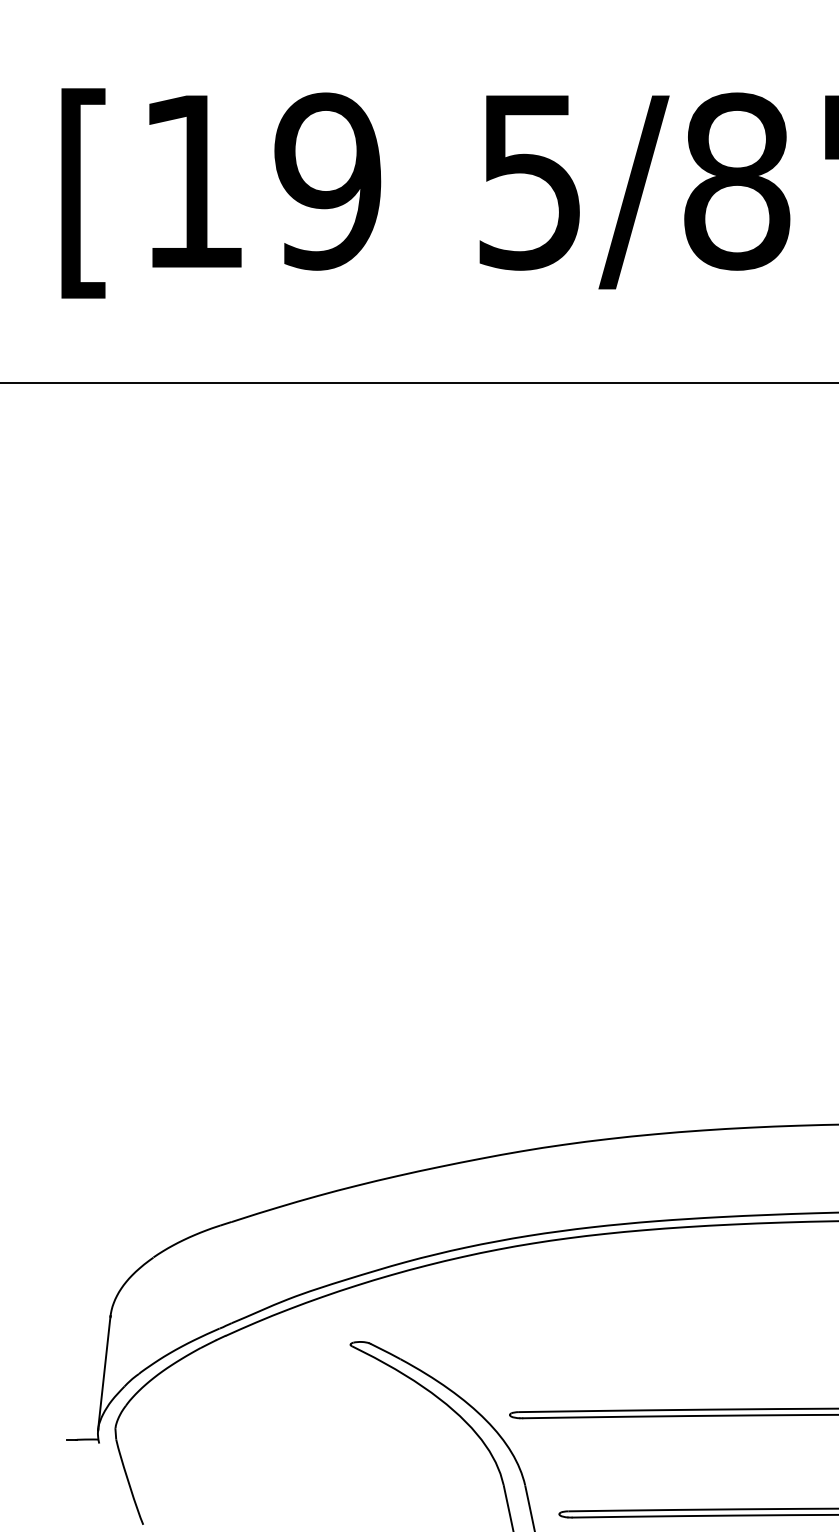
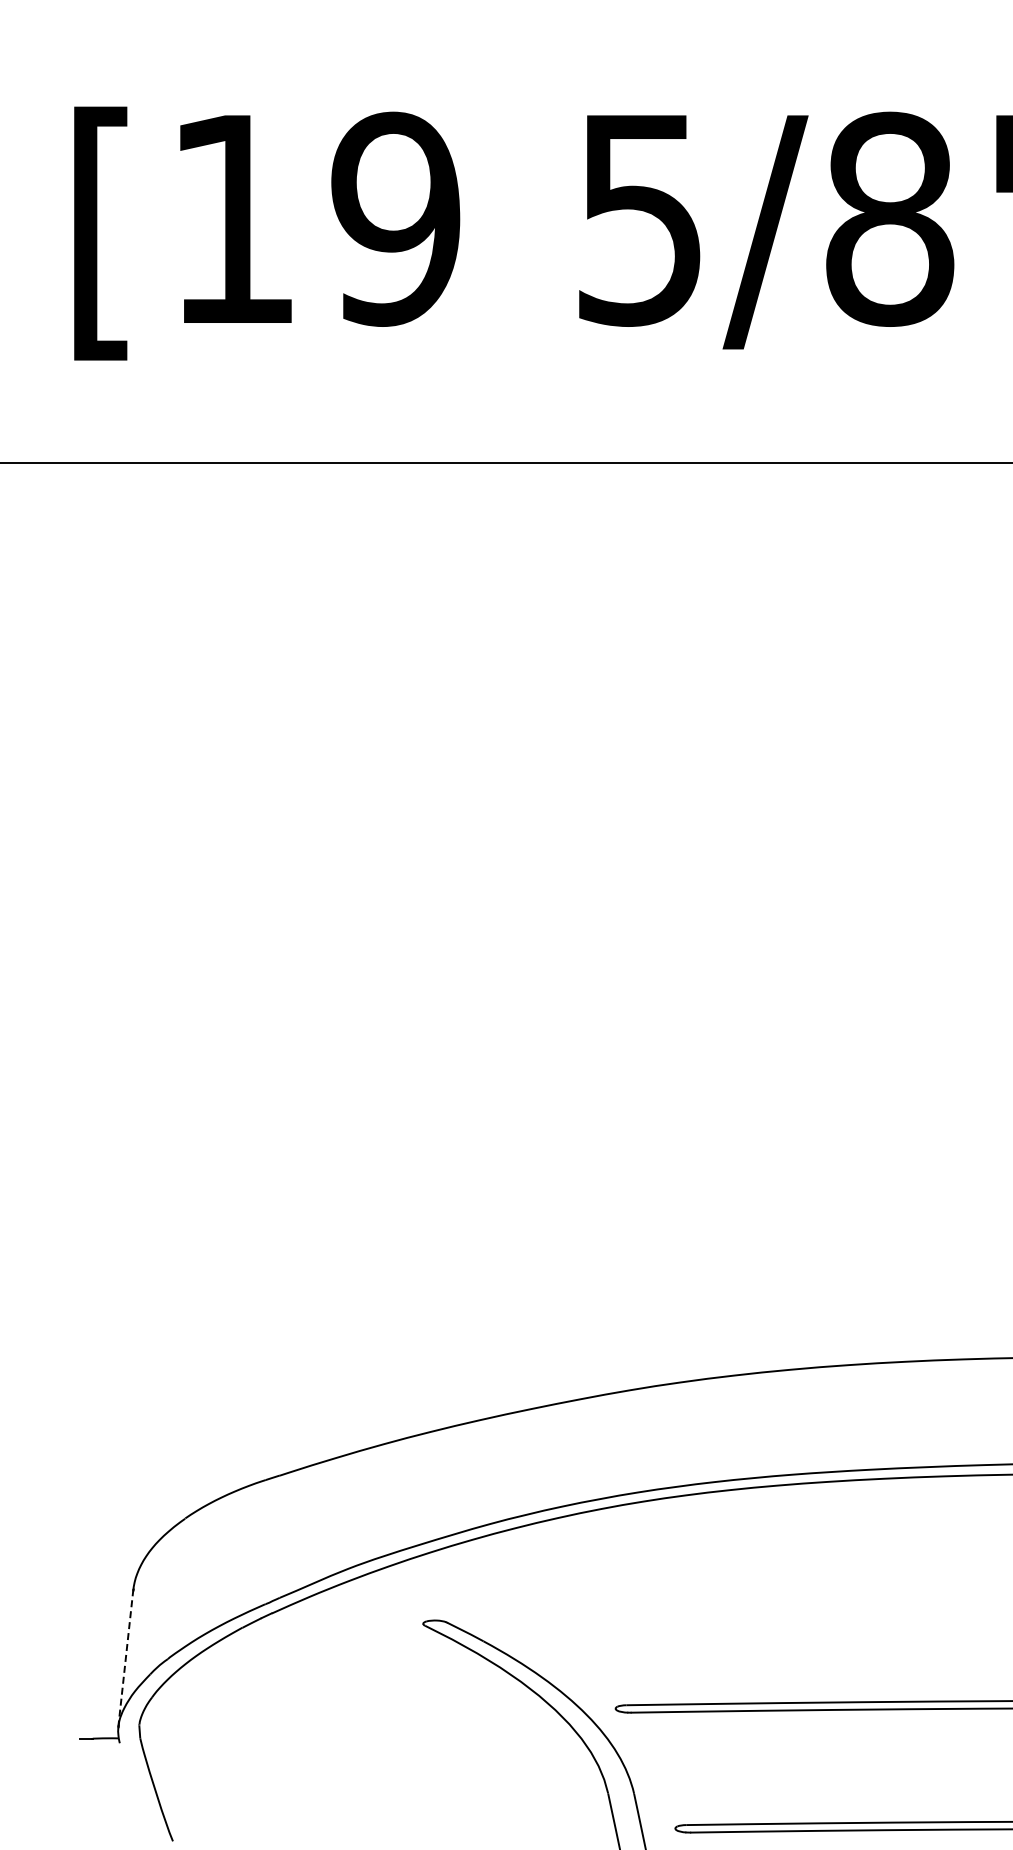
line: (103, 1373) -> (125, 1658), solid -> dashed

